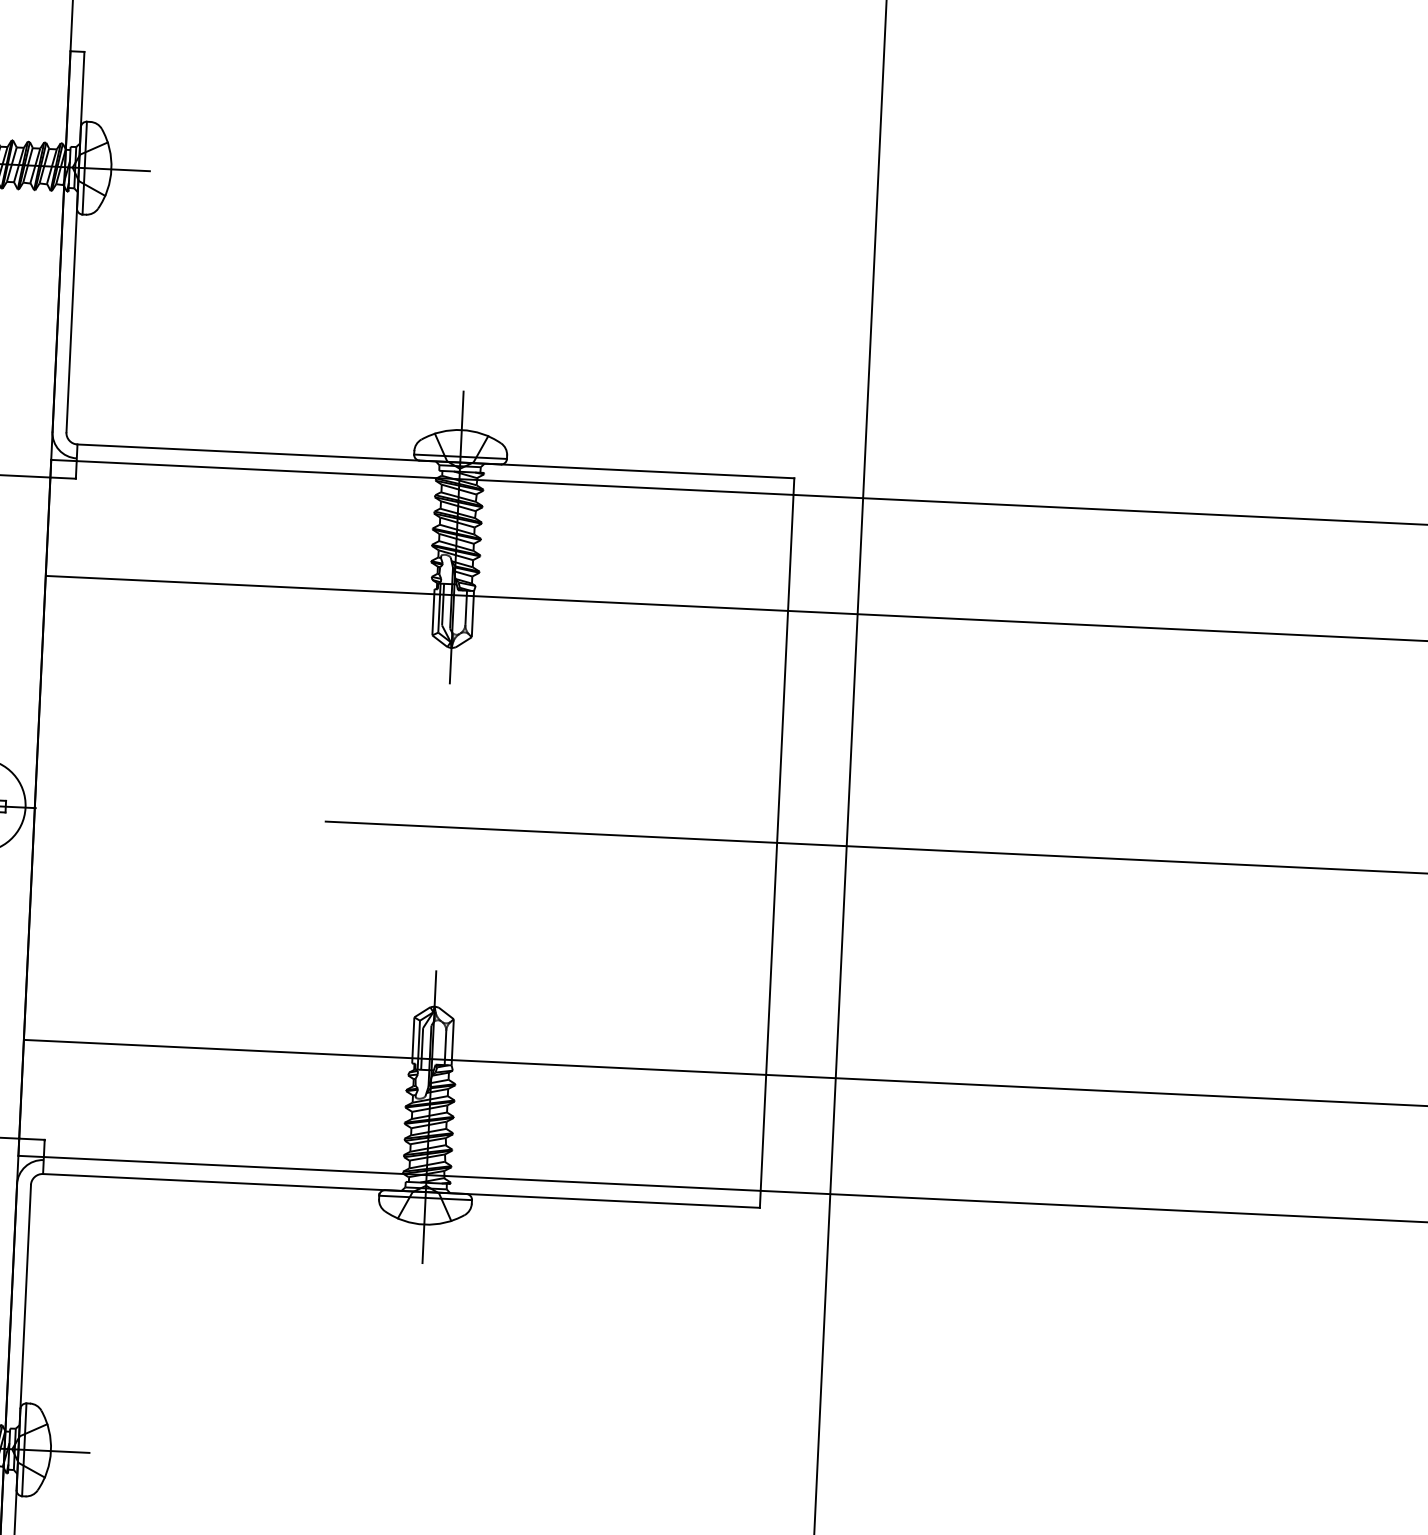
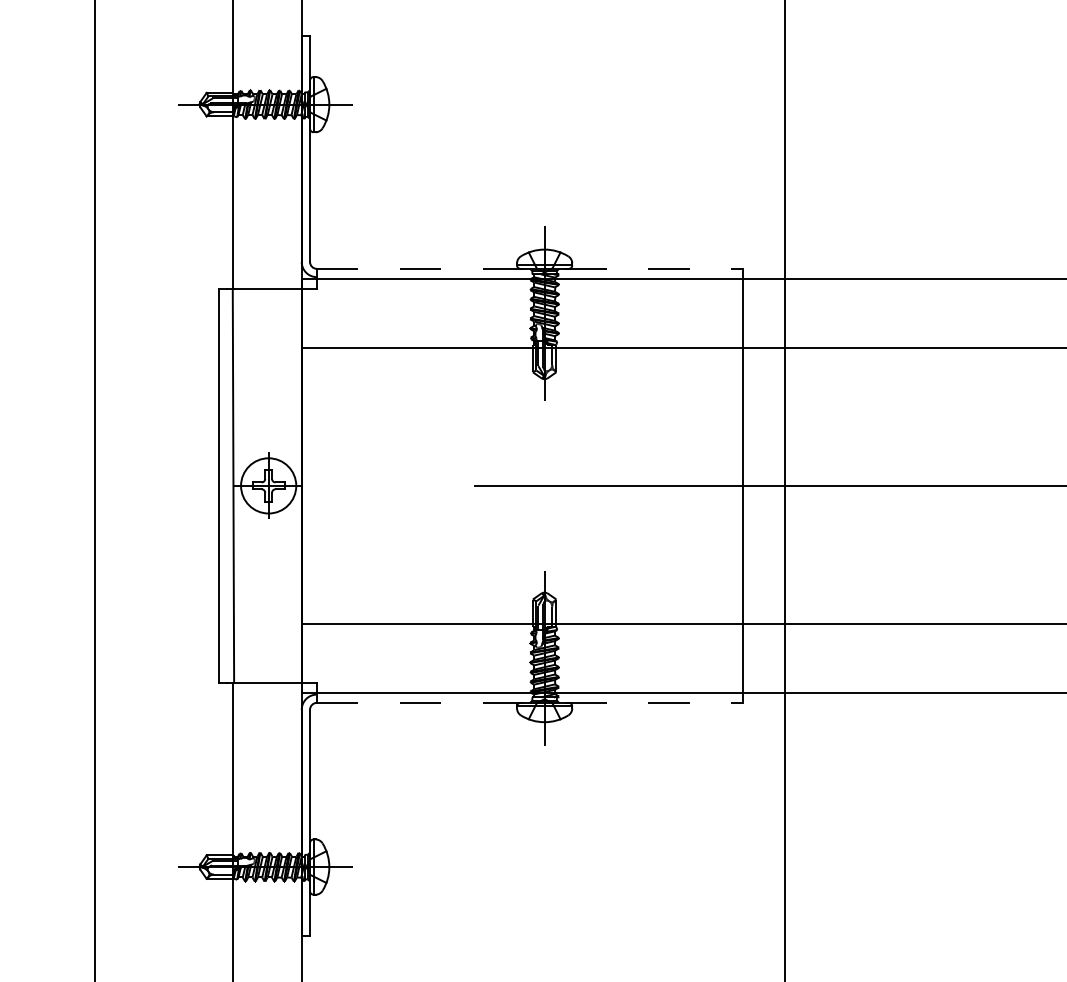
line: (436, 460) -> (530, 268), solid -> dashed
line: (402, 1190) -> (530, 702), solid -> dashed

